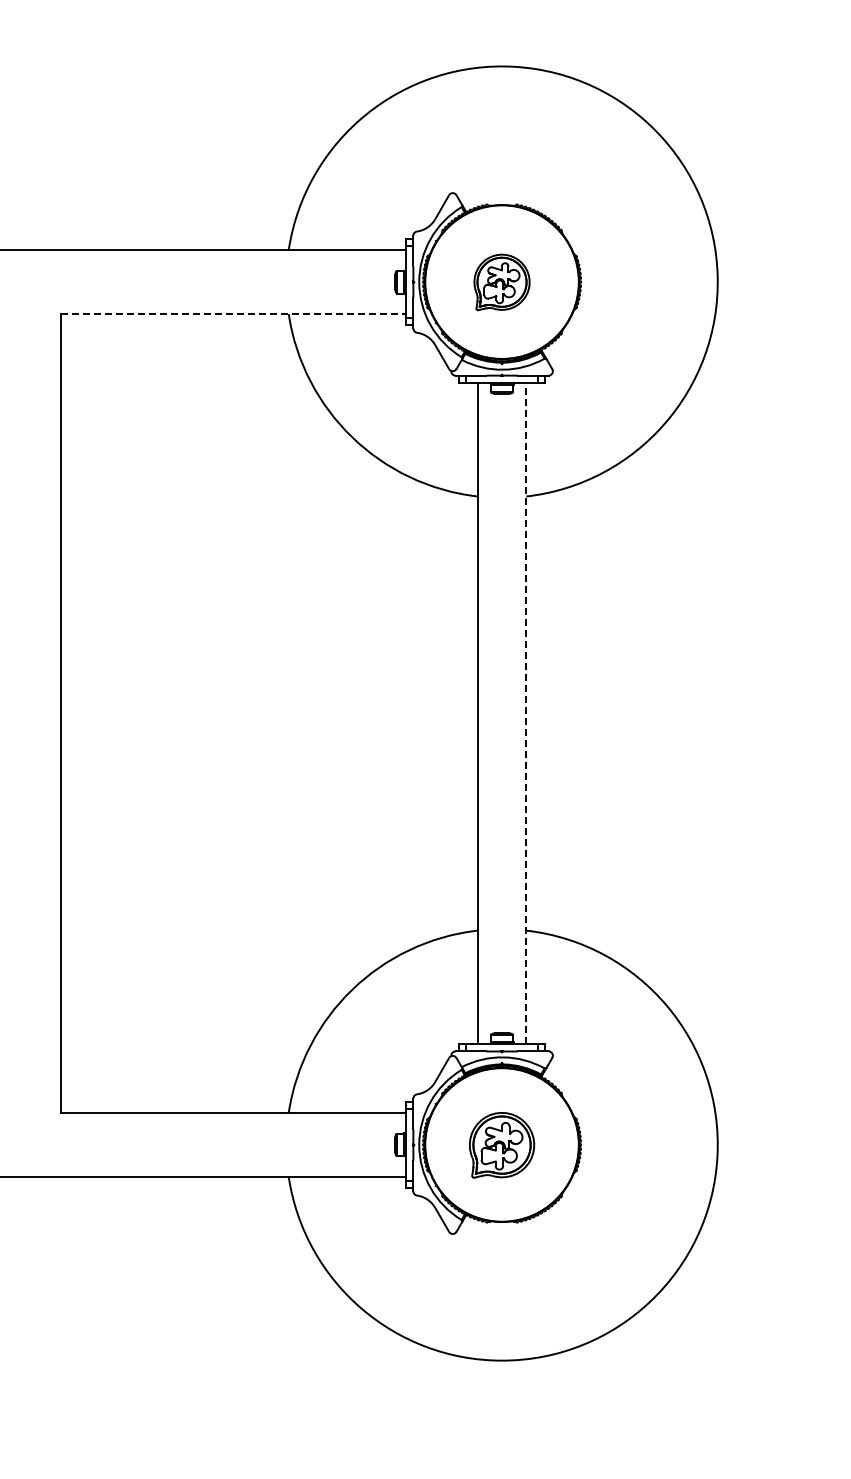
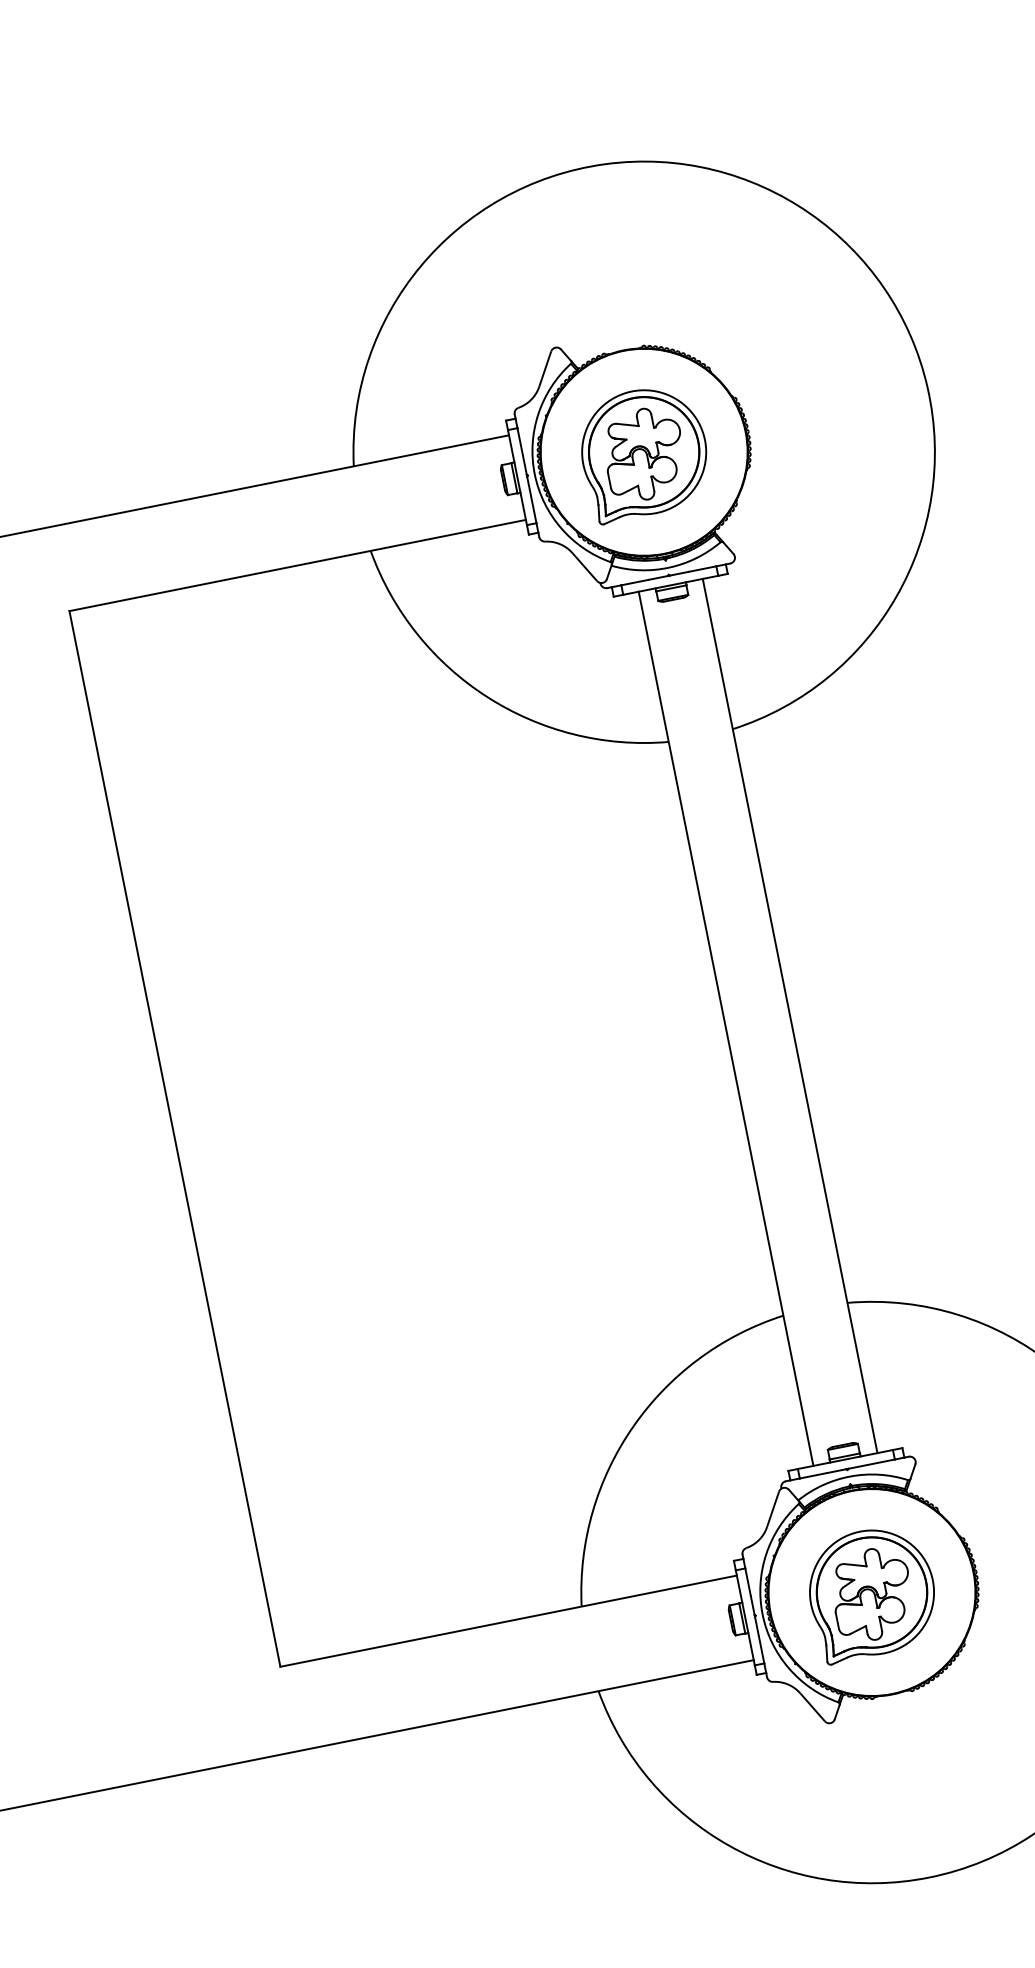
part: (501, 282) -> (643, 452), size x1.67
line: (233, 314) -> (297, 565), dashed -> solid
line: (526, 713) -> (790, 1015), dashed -> solid
part: (501, 1145) -> (871, 1593), size x1.43

